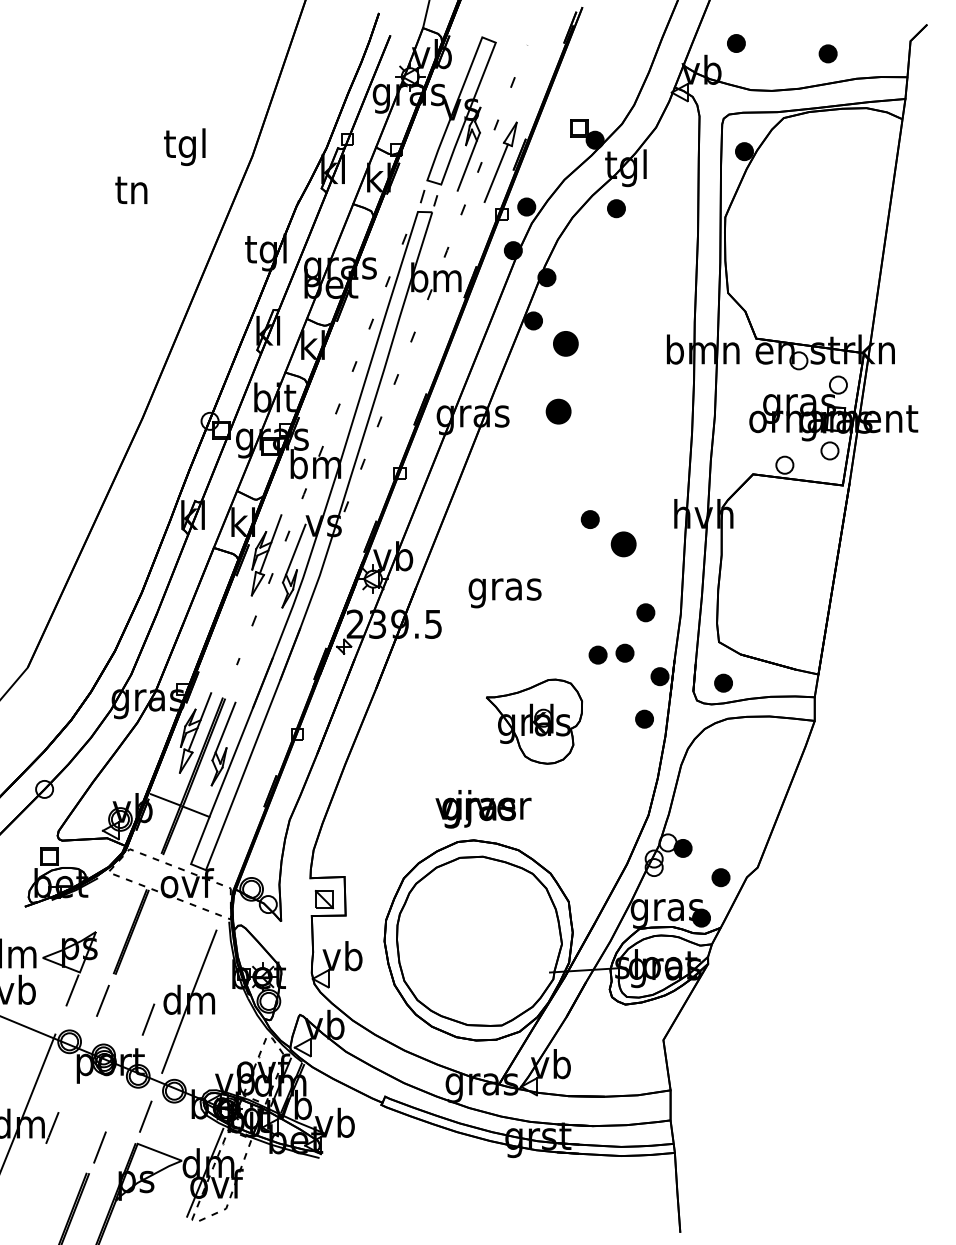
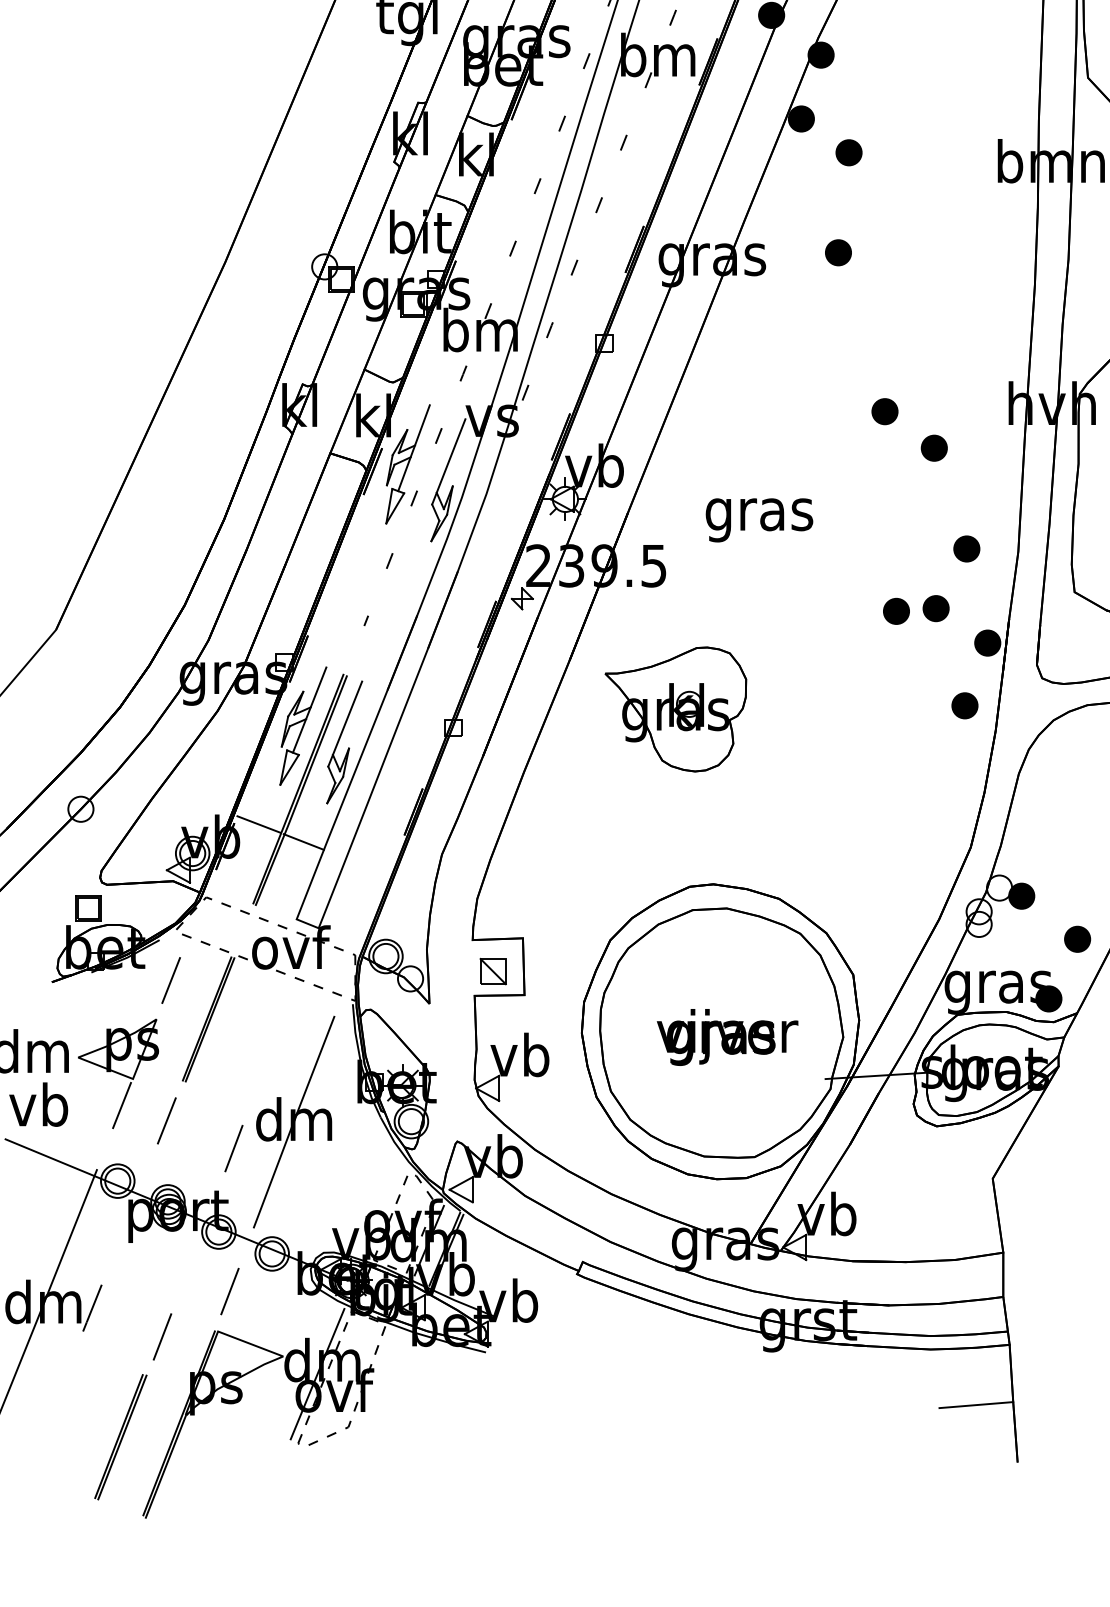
part: (565, 343) -> (848, 152), size x0.71
part: (558, 411) -> (838, 252), size x0.71
part: (623, 544) -> (933, 448), size x0.71
part: (723, 682) -> (1081, 651), removed
part: (534, 721) -> (676, 709), moved
text: (483, 809) -> (727, 1037), moved
line: (105, 905) -> (170, 980), added
line: (652, 1193) -> (976, 1404), added

